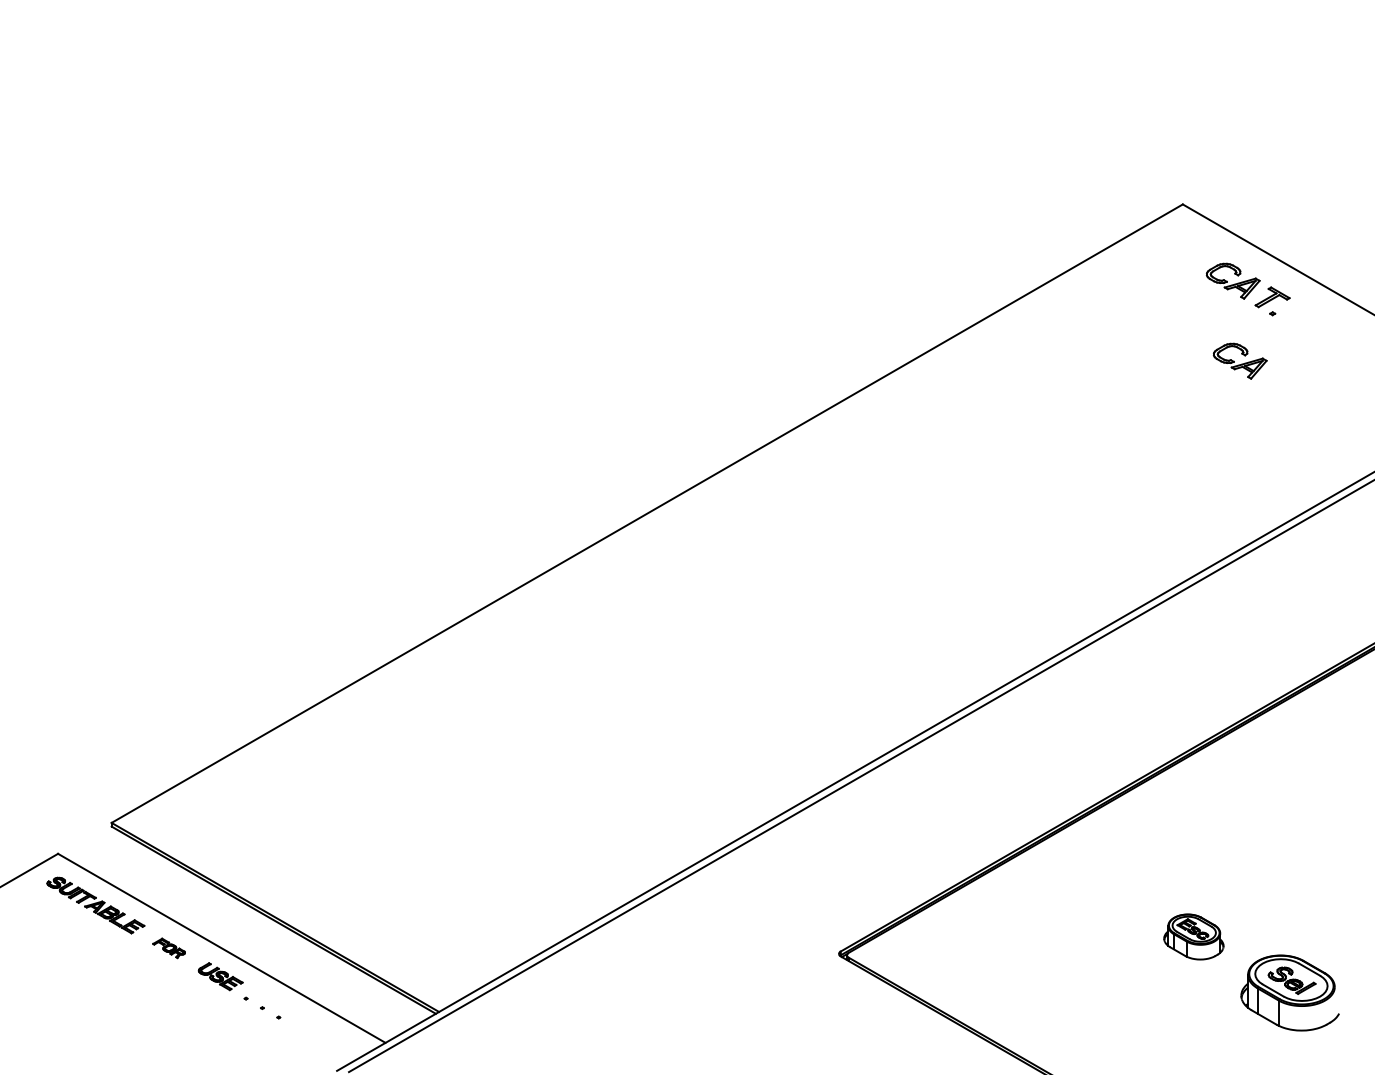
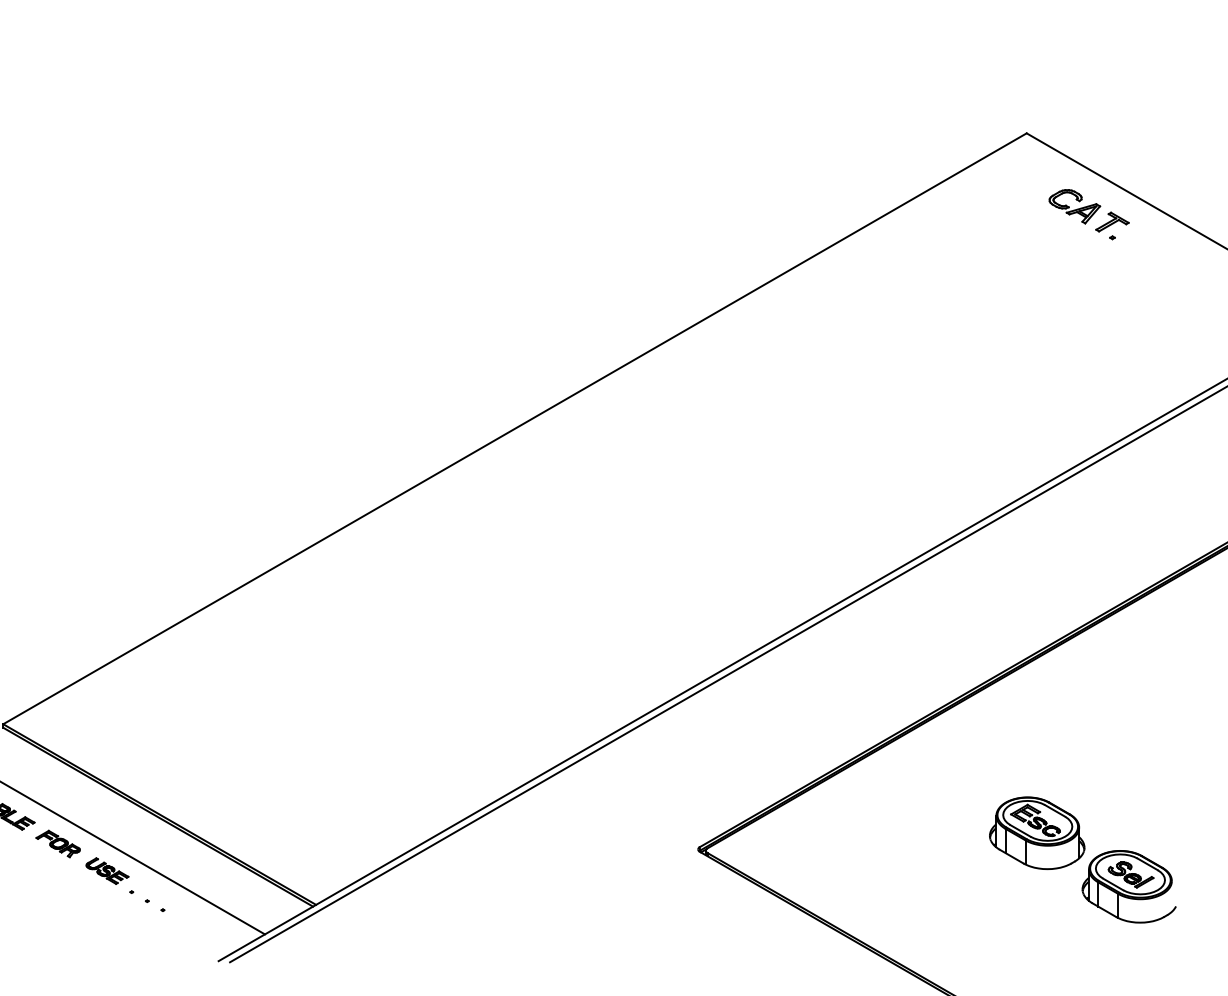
part: (1239, 360) -> (1080, 282), removed
part: (1193, 936) -> (1036, 832), size x1.67
part: (168, 948) -> (57, 844), size x1.43

